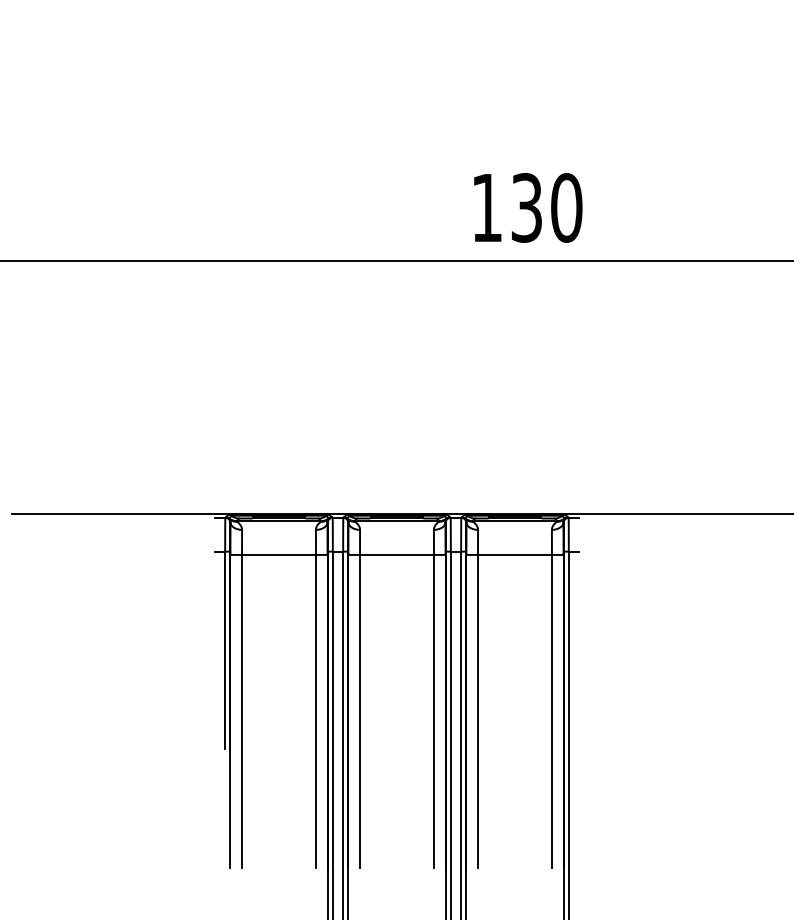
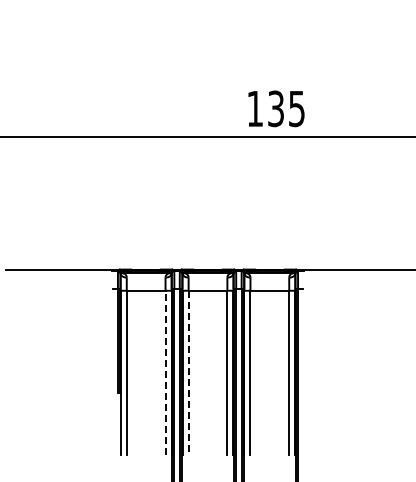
text: (565, 207) -> (296, 108), 130 -> 135
line: (315, 710) -> (165, 372), solid -> dashed
line: (359, 710) -> (188, 372), solid -> dashed

